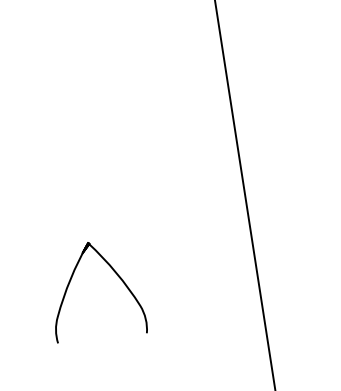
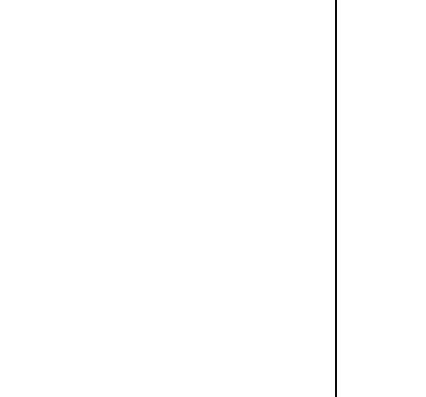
part: (71, 280) -> (151, 277), removed

